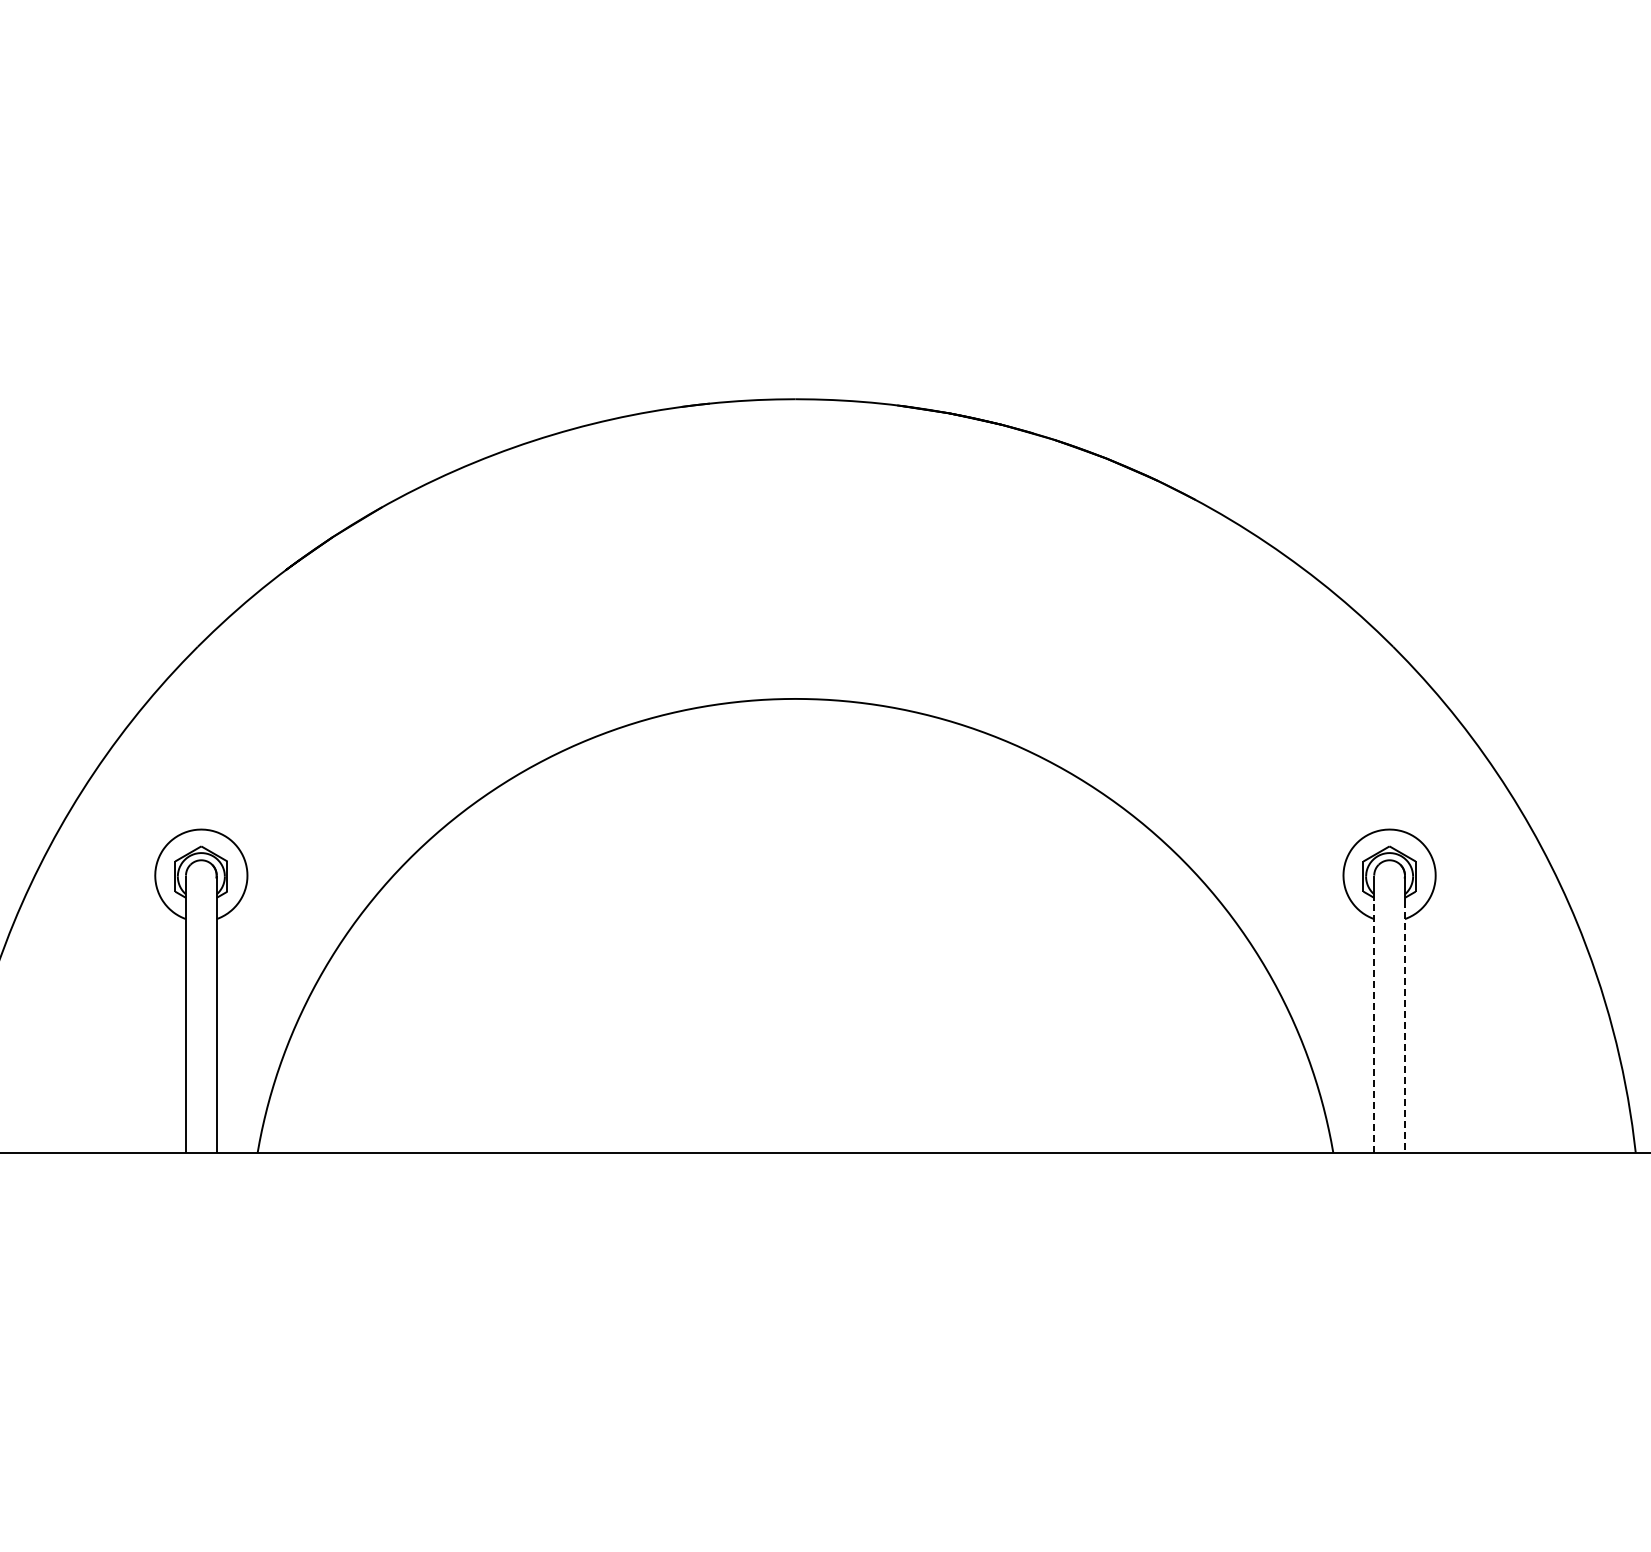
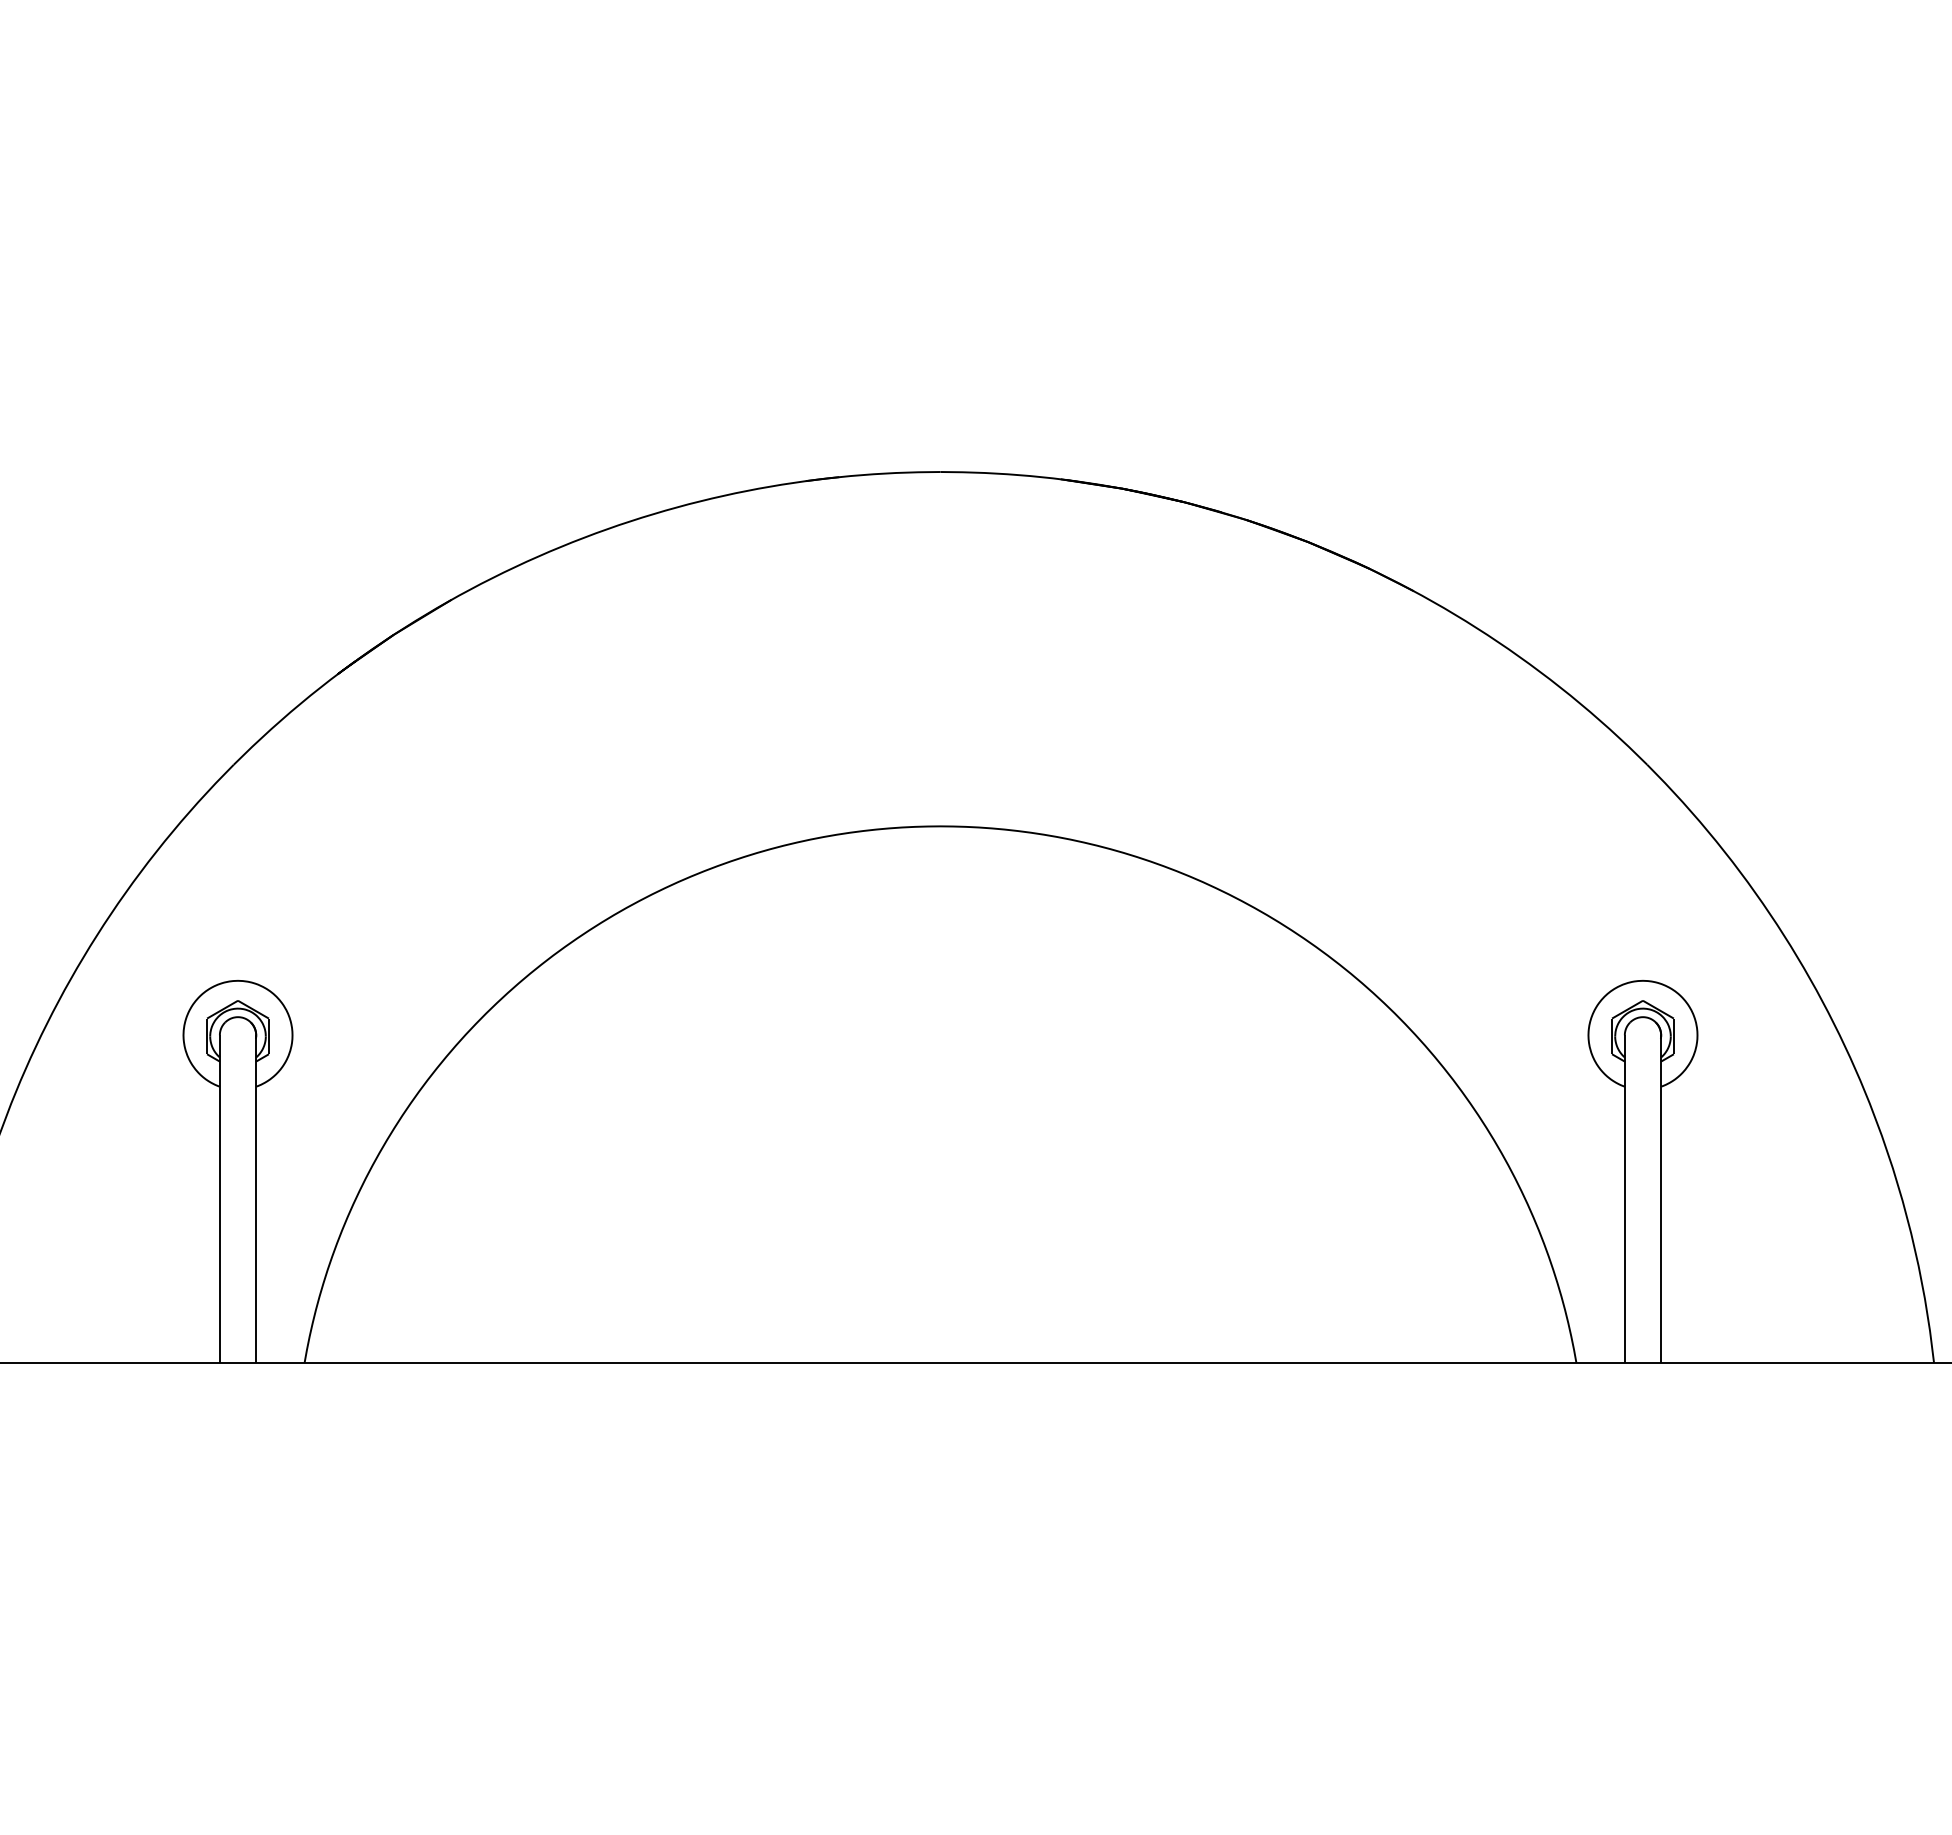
line: (1374, 1026) -> (1625, 1213), dashed -> solid
line: (1404, 1027) -> (1660, 1214), dashed -> solid

